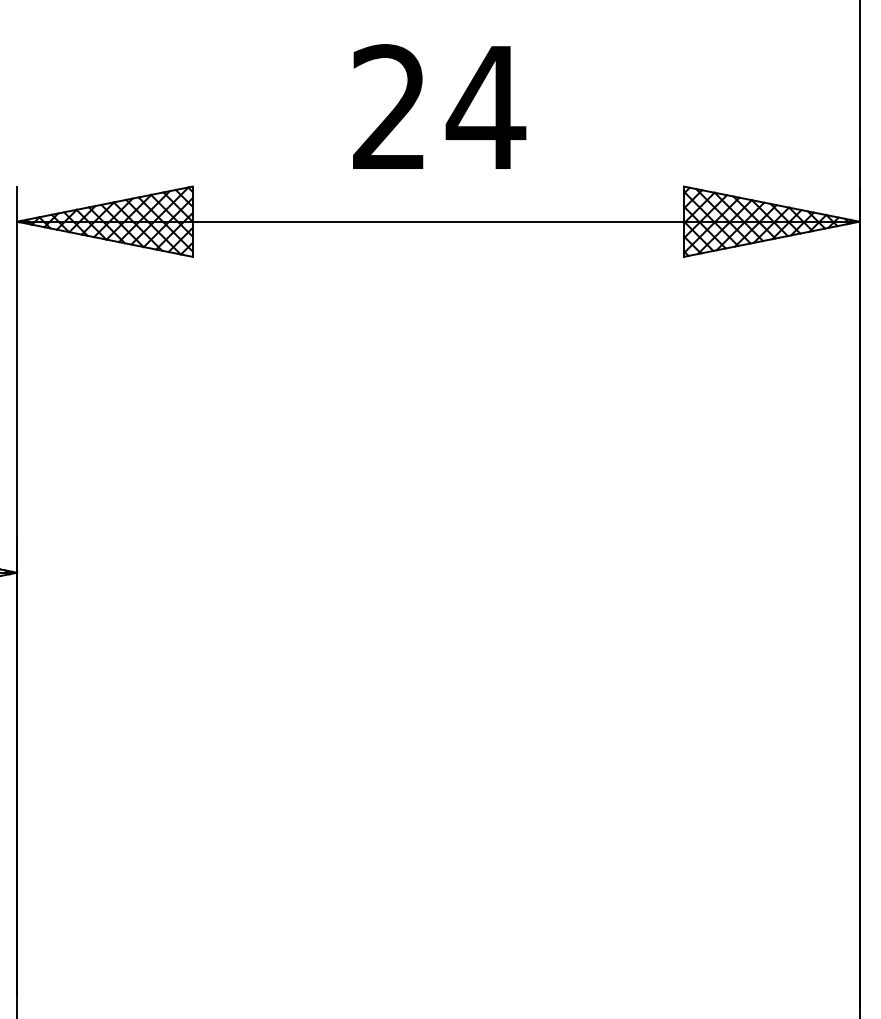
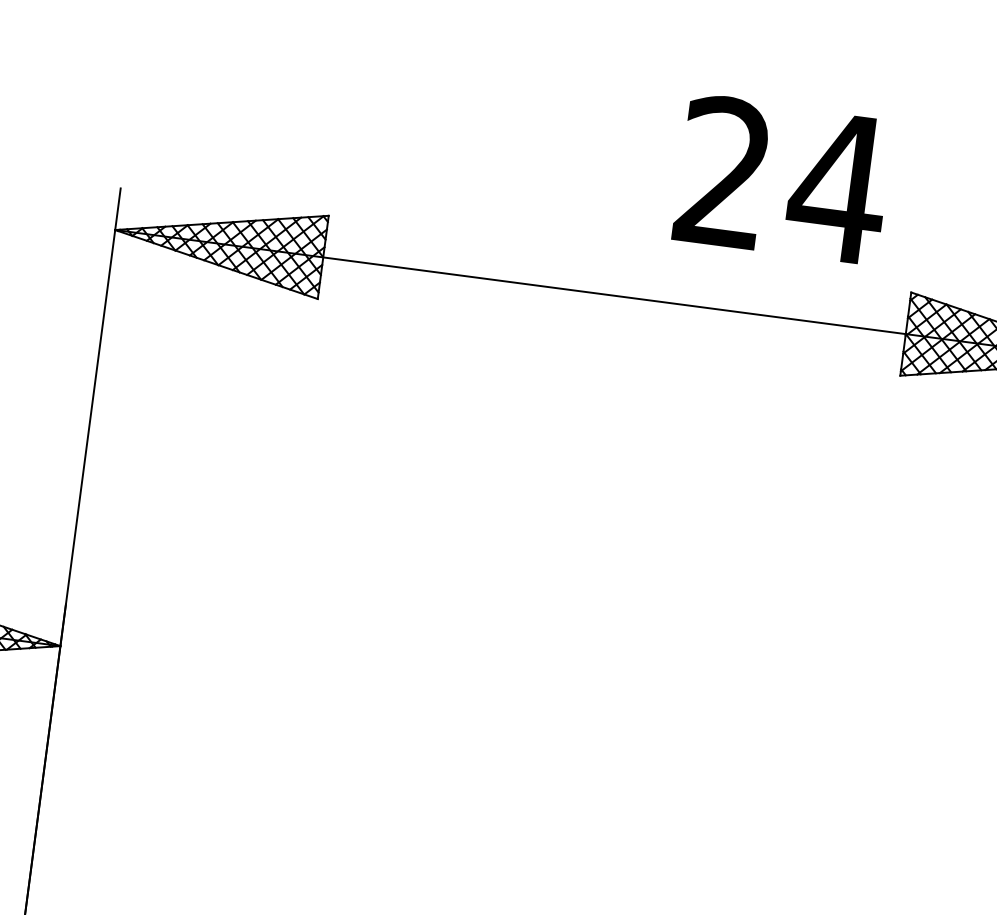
text: (439, 106) -> (783, 179), moved

